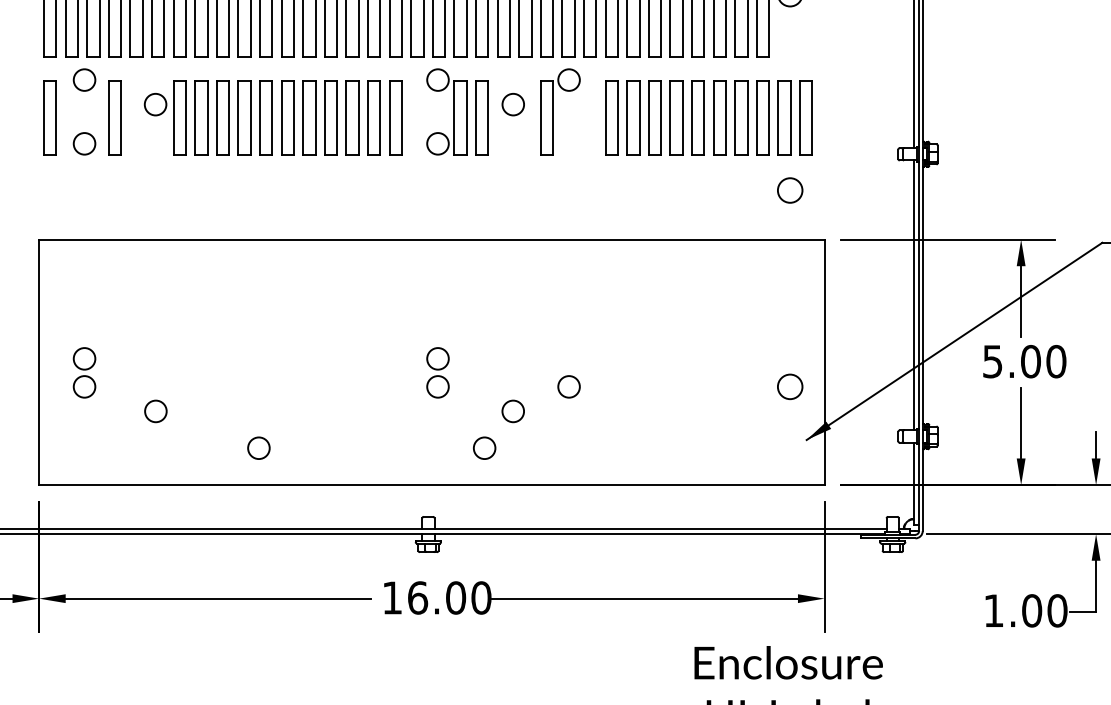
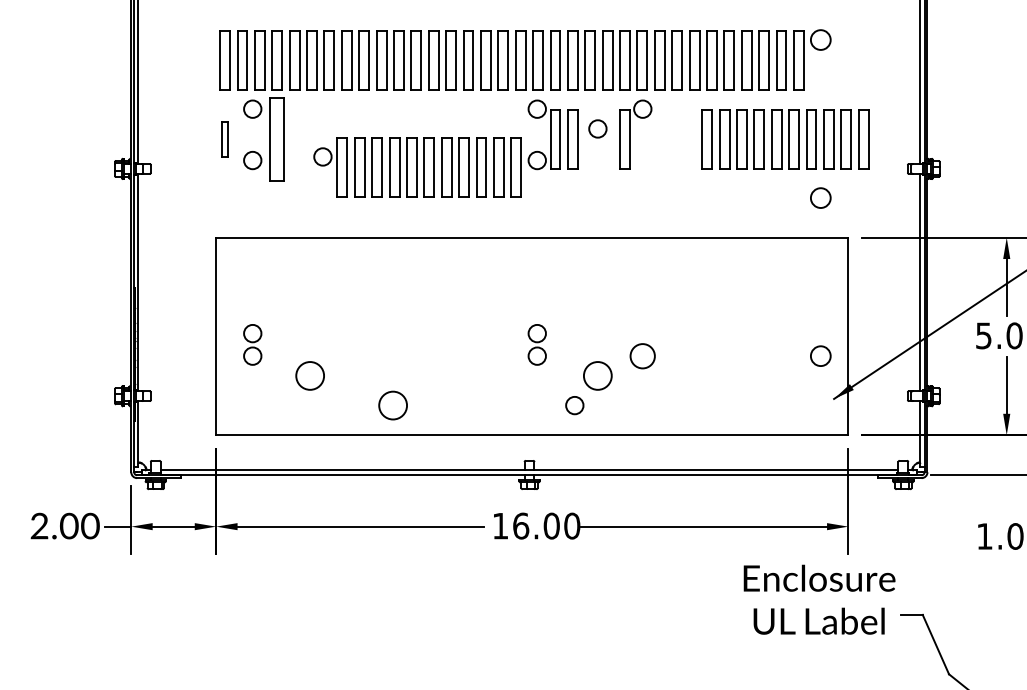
part: (49, 117) -> (224, 139), size x0.6
part: (114, 117) -> (276, 139), size x1.4
part: (273, 117) -> (417, 167), moved
part: (709, 117) -> (785, 139), moved
circle: (568, 386) -> (642, 355), size x1.4
circle: (155, 410) -> (309, 375), size x1.6
circle: (512, 410) -> (597, 375), size x1.6
circle: (258, 448) -> (392, 405), size x1.6

